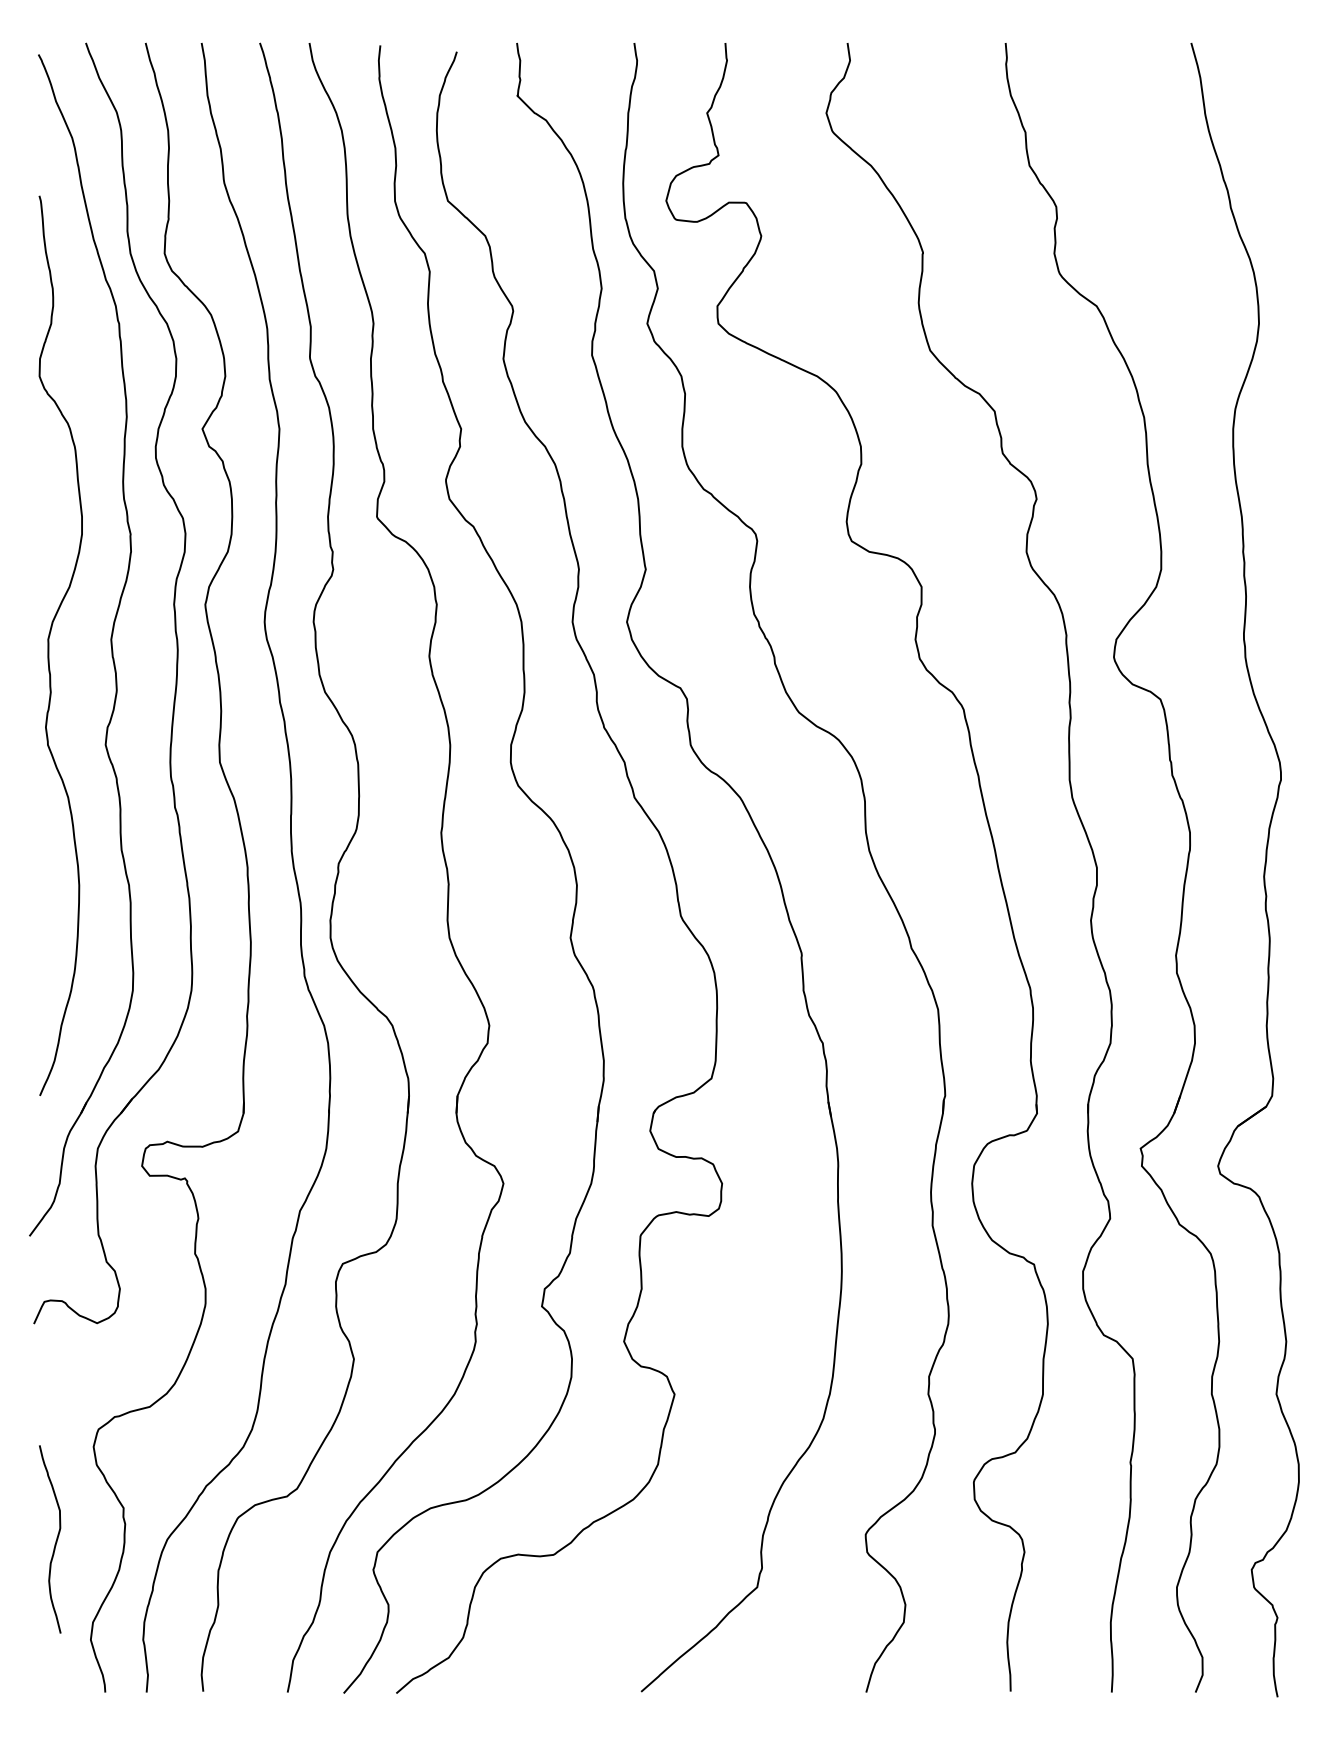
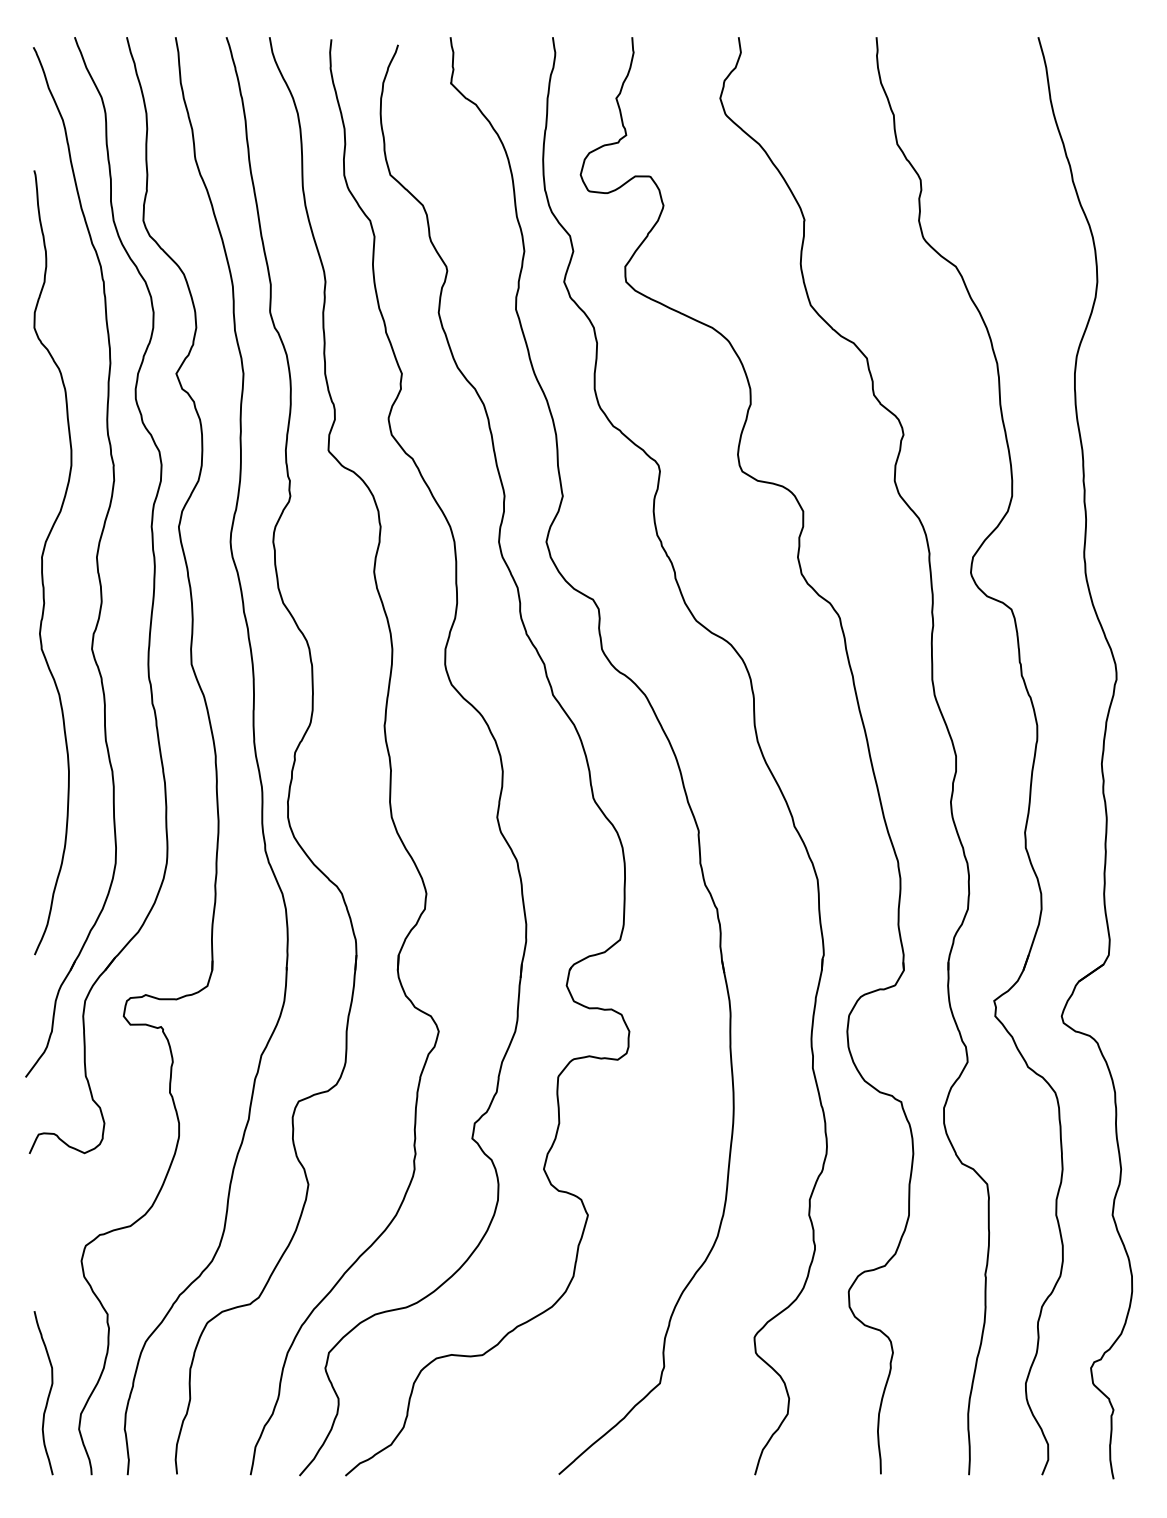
curve: (55, 1540) -> (48, 1394), moved

